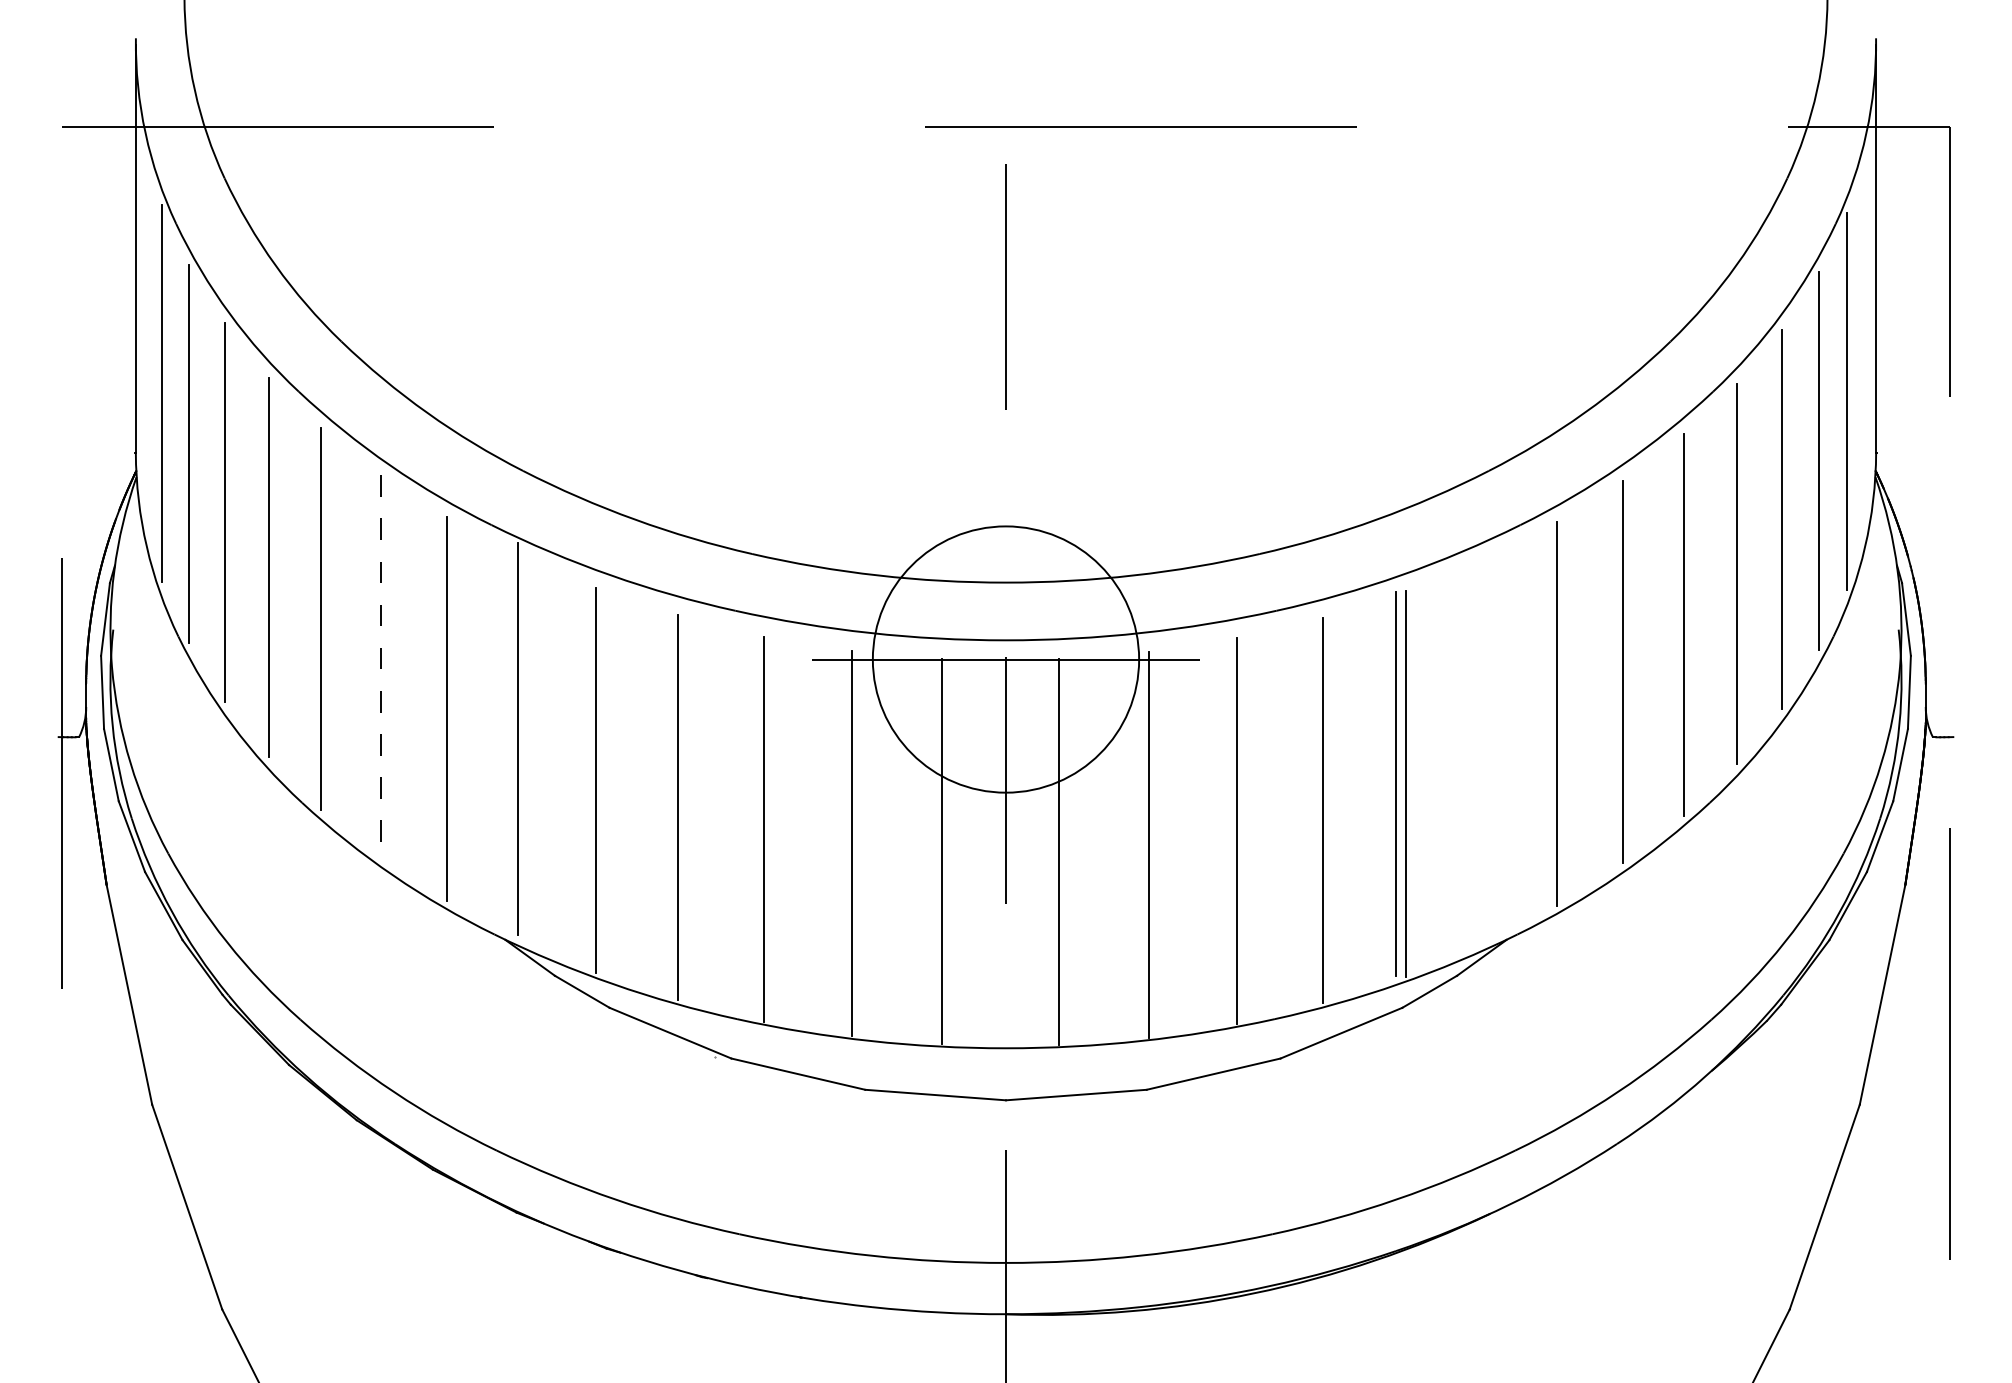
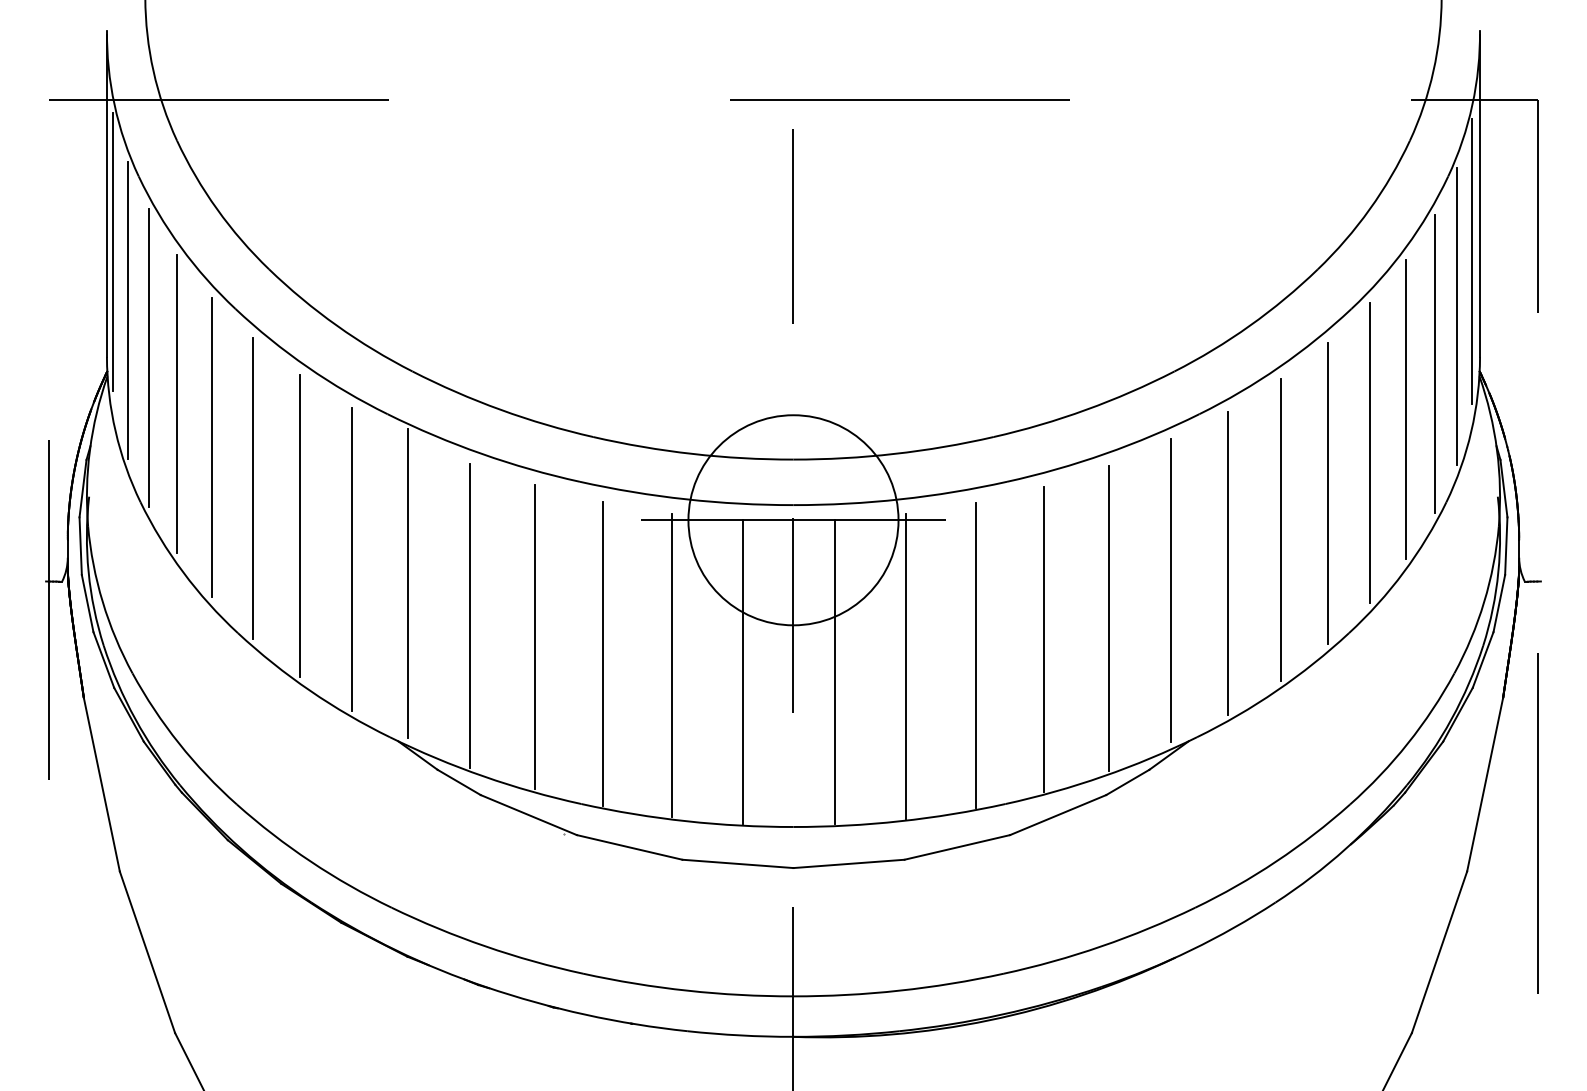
line: (144, 319) -> (113, 251), added
line: (1866, 330) -> (1472, 260), added
line: (380, 666) -> (299, 525), dashed -> solid
line: (1395, 783) -> (1170, 589), moved

